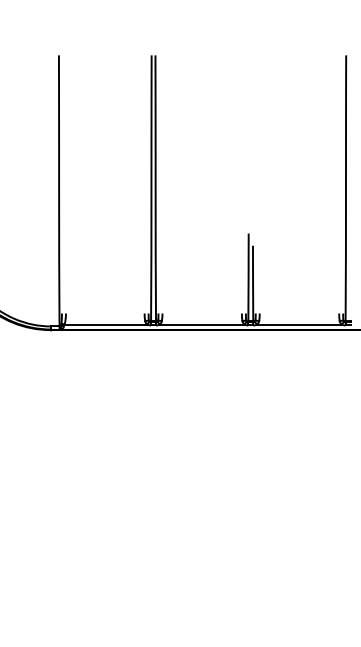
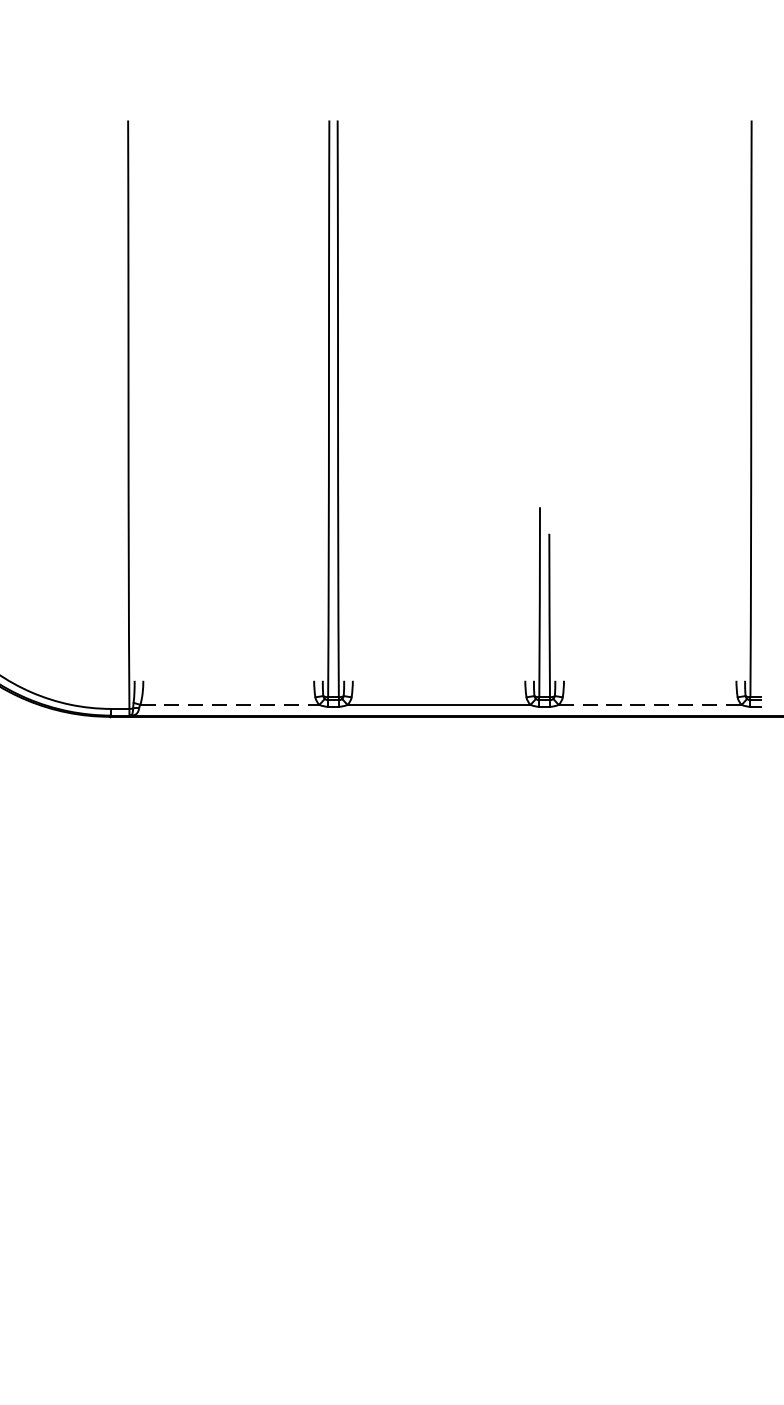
line: (106, 324) -> (231, 704), solid -> dashed
line: (299, 324) -> (650, 704), solid -> dashed

